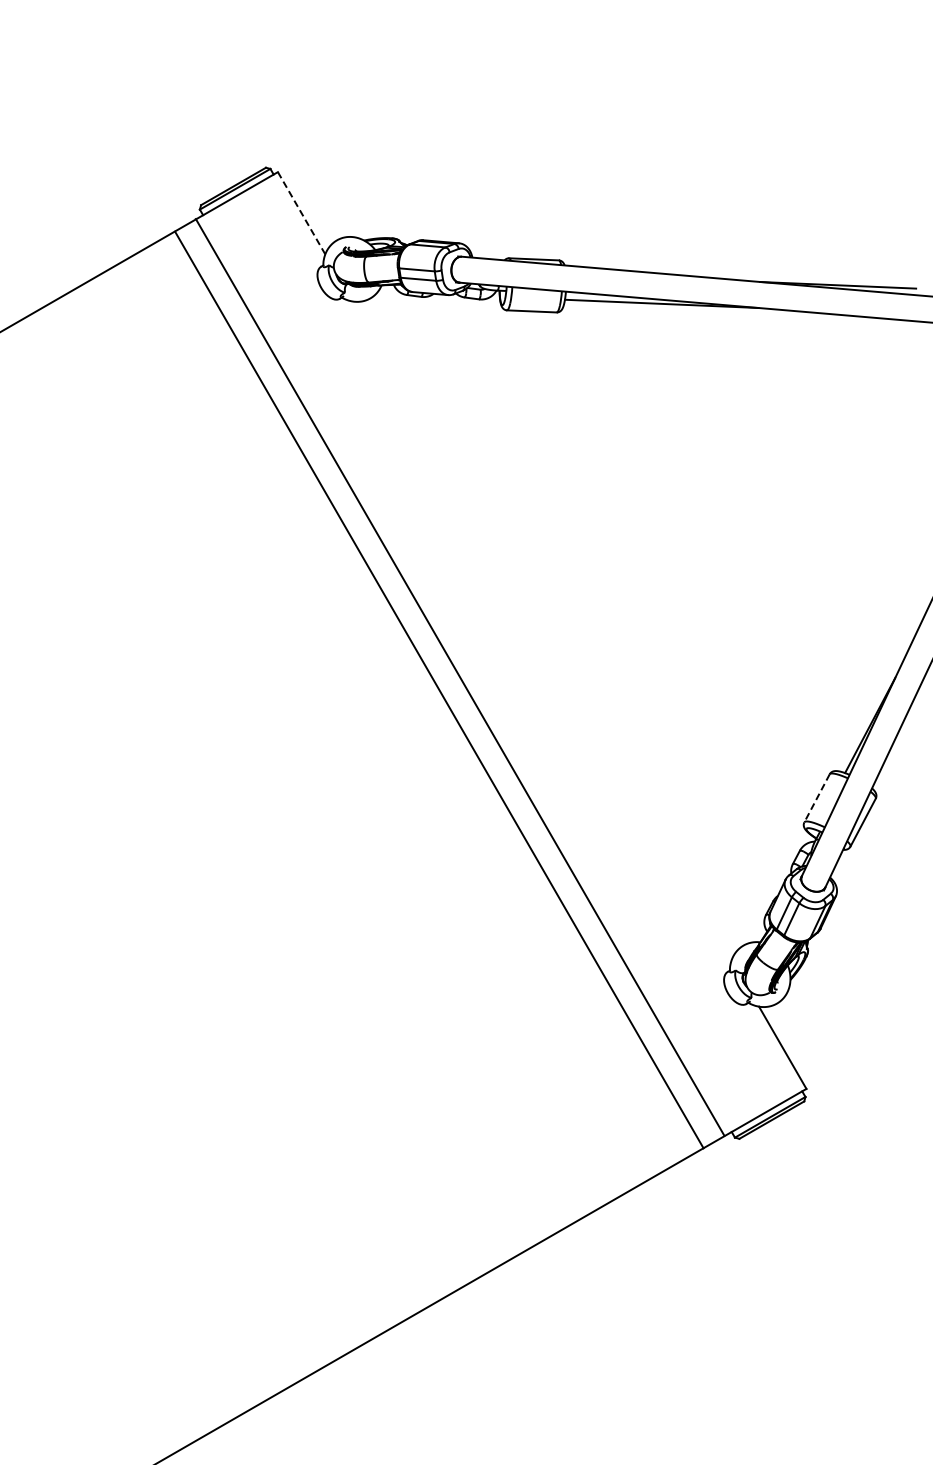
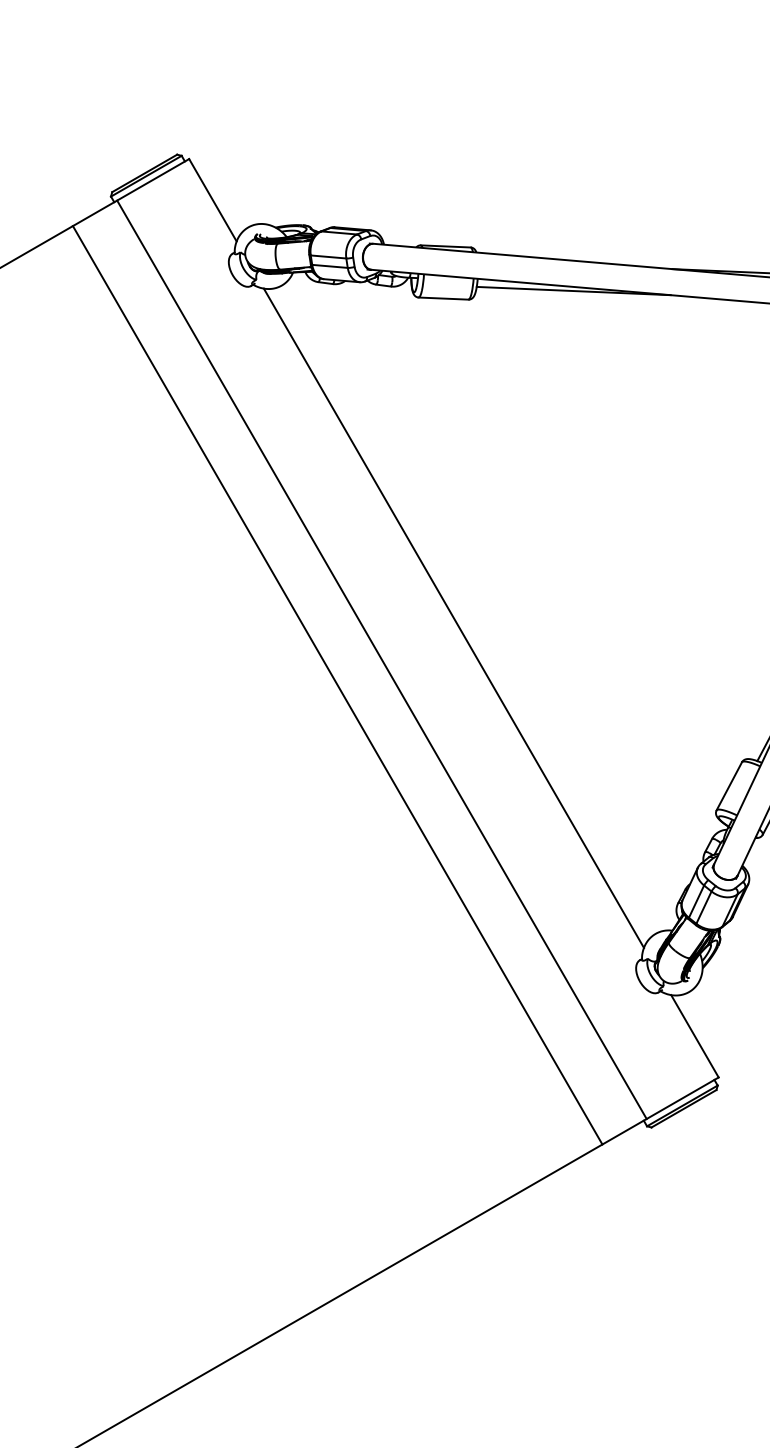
line: (301, 212) -> (212, 199), dashed -> solid
line: (541, 630) -> (453, 618), added
line: (459, 677) -> (337, 685), moved
line: (439, 689) -> (382, 659), moved
line: (816, 798) -> (728, 786), dashed -> solid

